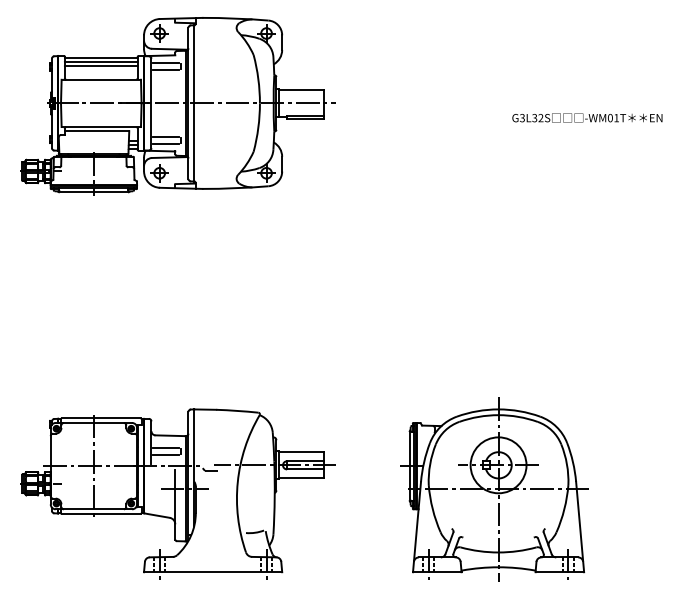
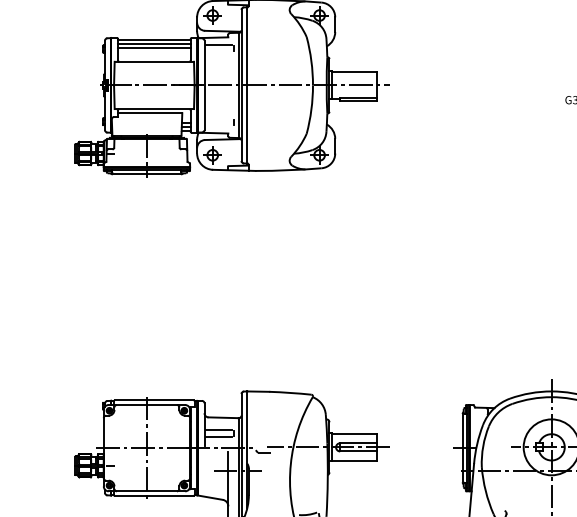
line: (165, 70) -> (218, 52), removed
line: (165, 136) -> (218, 118), removed
line: (165, 144) -> (218, 126), removed

